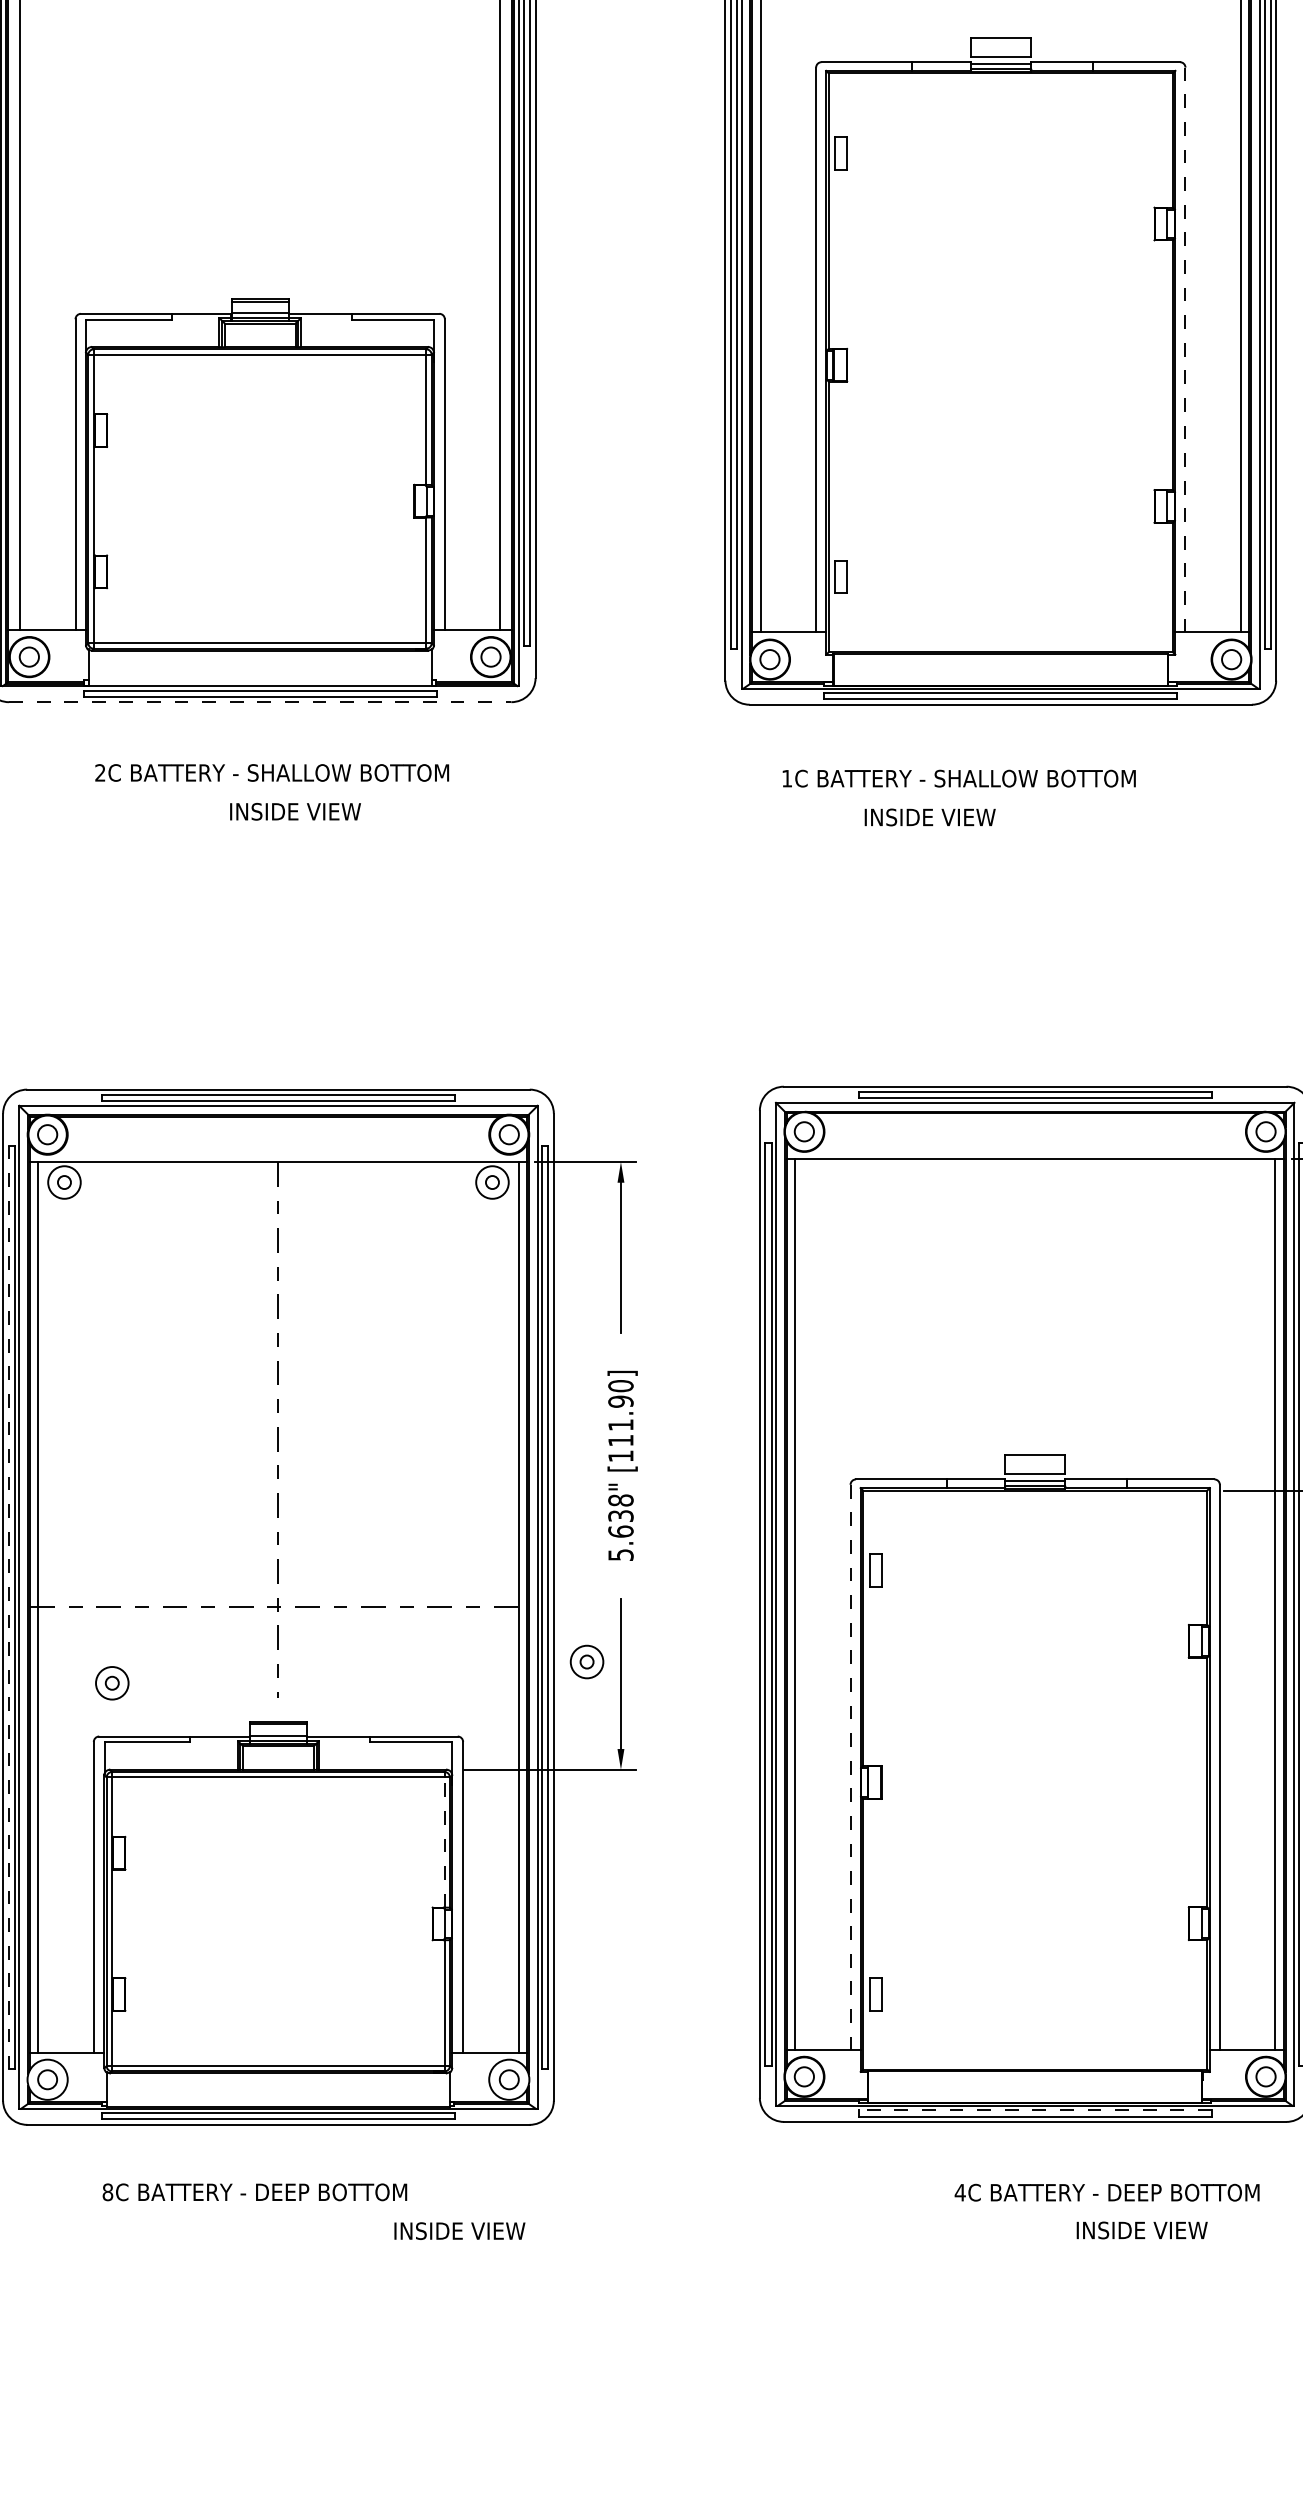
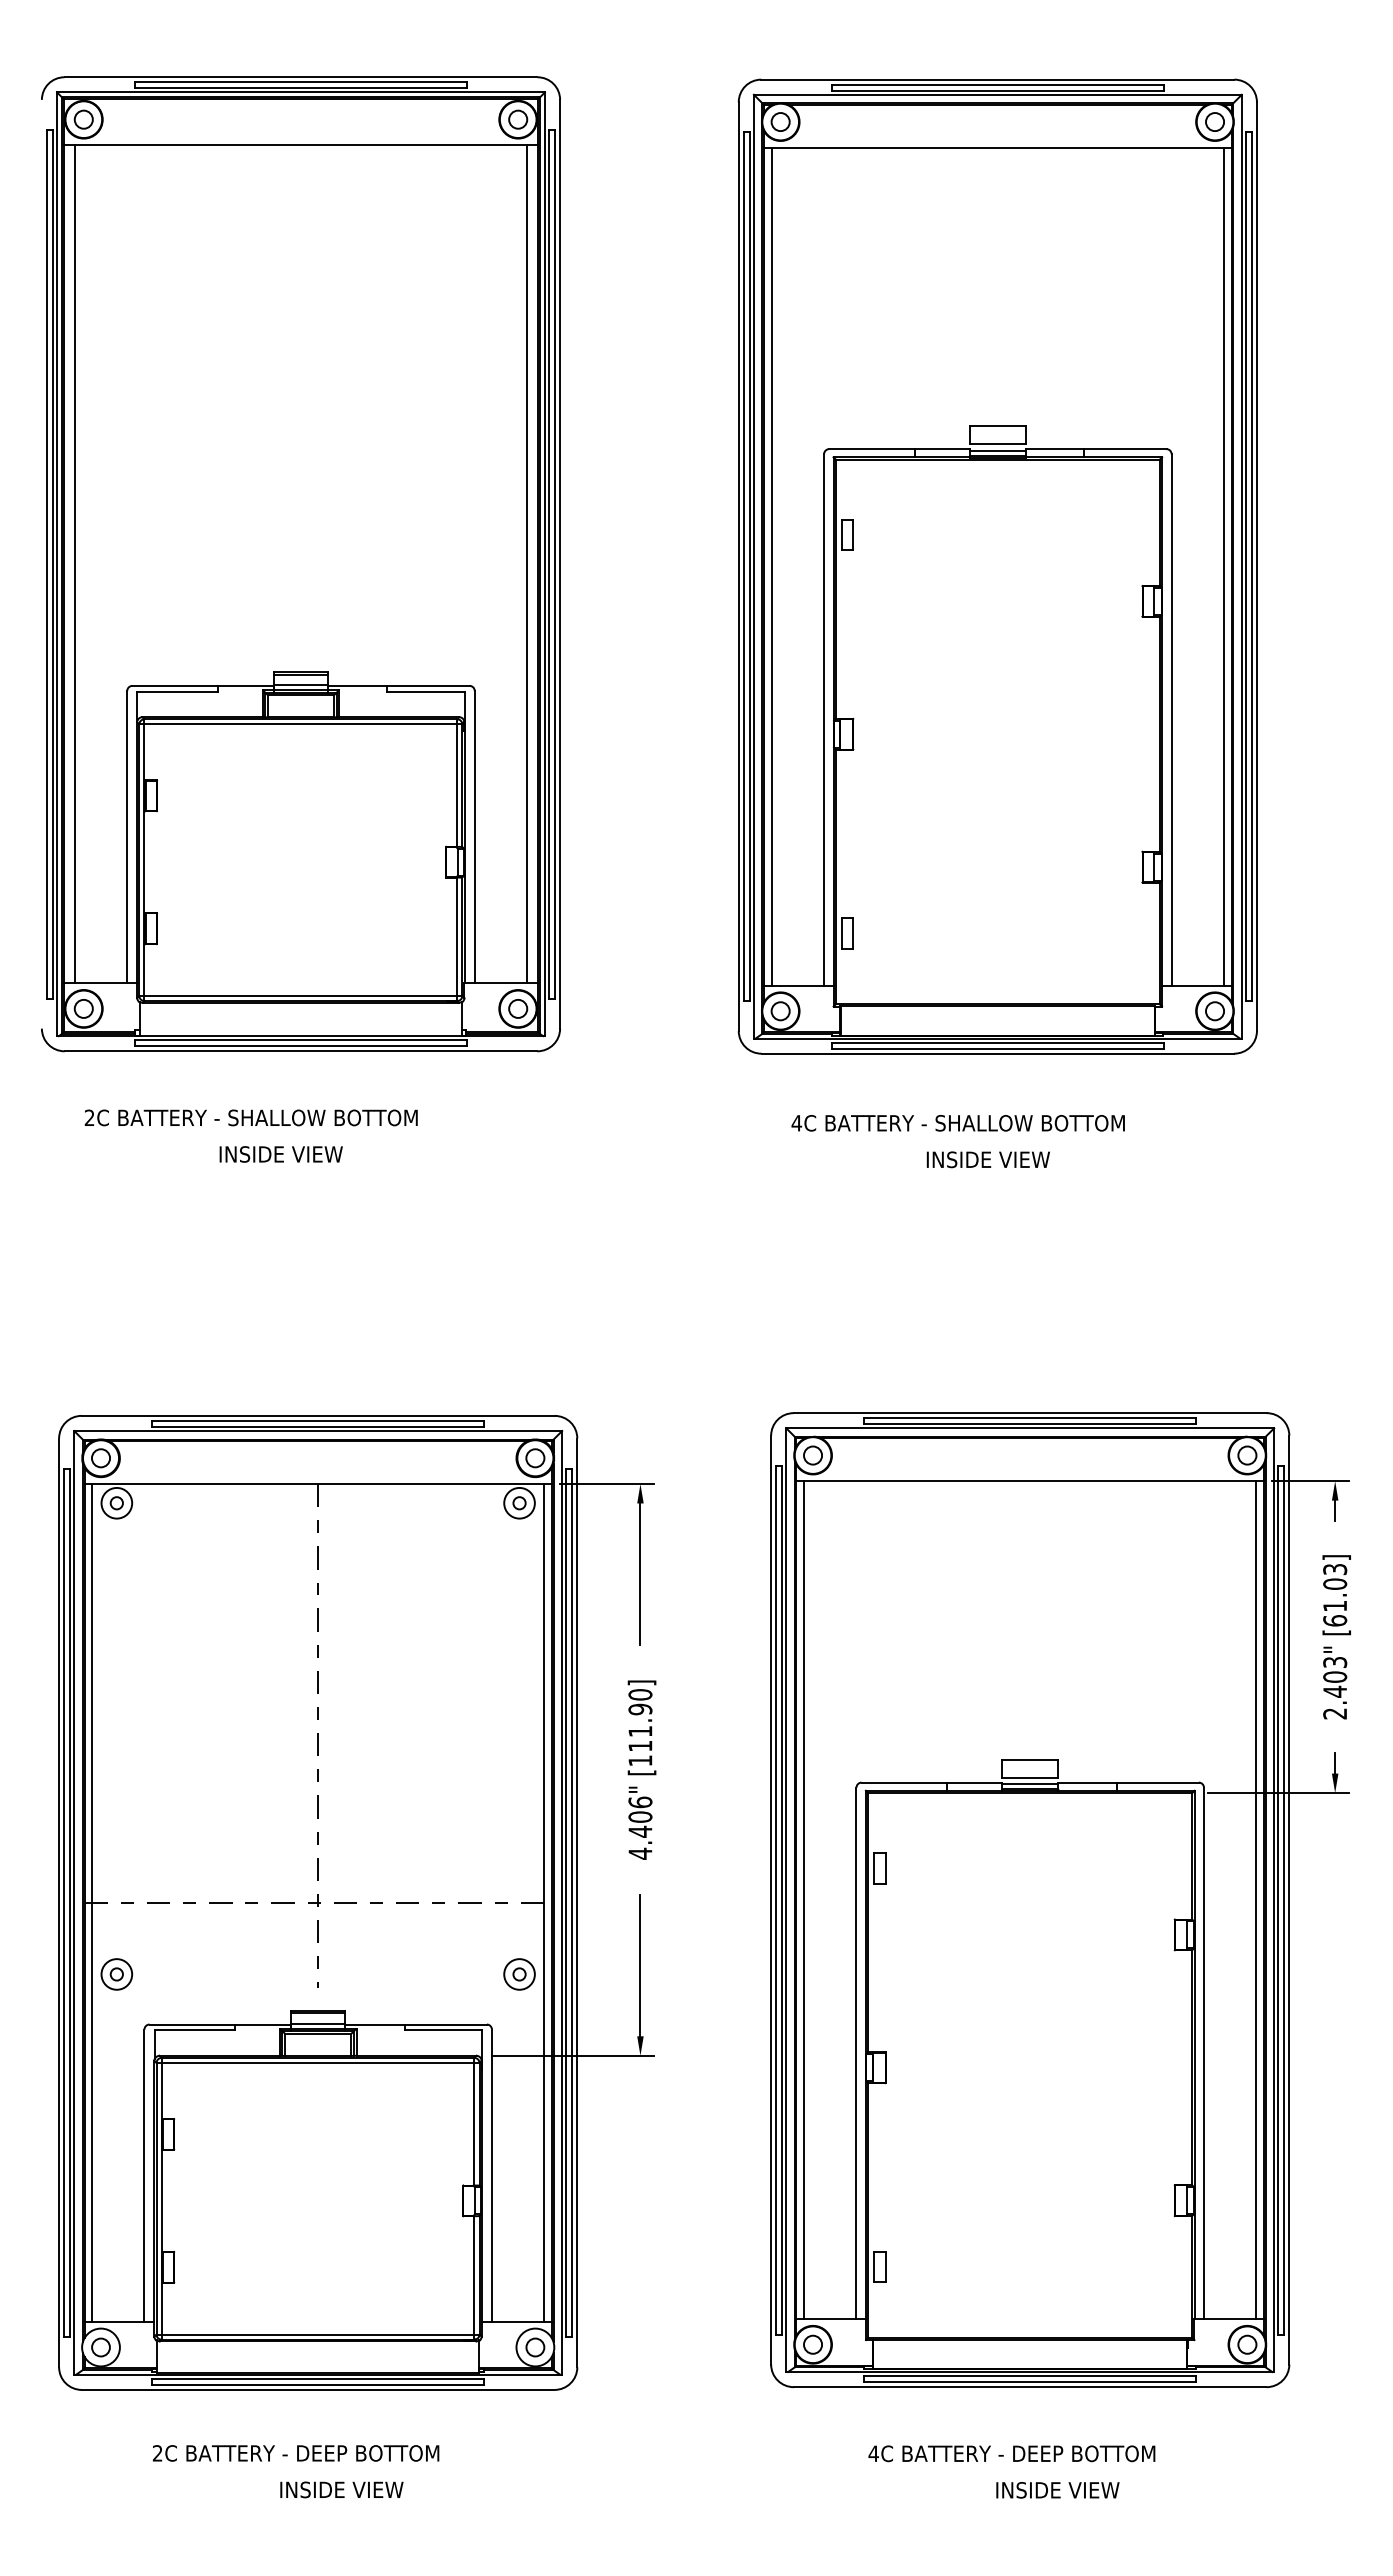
line: (1185, 349) -> (1171, 719), dashed -> solid
line: (260, 702) -> (301, 1051), dashed -> solid
text: (271, 772) -> (250, 1117), moved
text: (786, 778) -> (796, 1123), 1C -> 4C
text: (294, 811) -> (280, 1154), moved
text: (929, 817) -> (987, 1159), moved
text: (621, 1527) -> (640, 1827), 5.638" -> 4.406"
line: (8, 1607) -> (64, 1903), dashed -> solid
part: (586, 1662) -> (519, 1974), moved
part: (111, 1683) -> (116, 1974), moved
line: (850, 1767) -> (856, 2053), dashed -> solid
line: (444, 1841) -> (474, 2123), dashed -> solid
line: (1034, 2110) -> (1029, 2376), dashed -> solid
text: (107, 2192) -> (157, 2453), 8C -> 2C
text: (1106, 2192) -> (1011, 2453), moved
text: (459, 2230) -> (341, 2489), moved
text: (1141, 2230) -> (1057, 2490), moved

